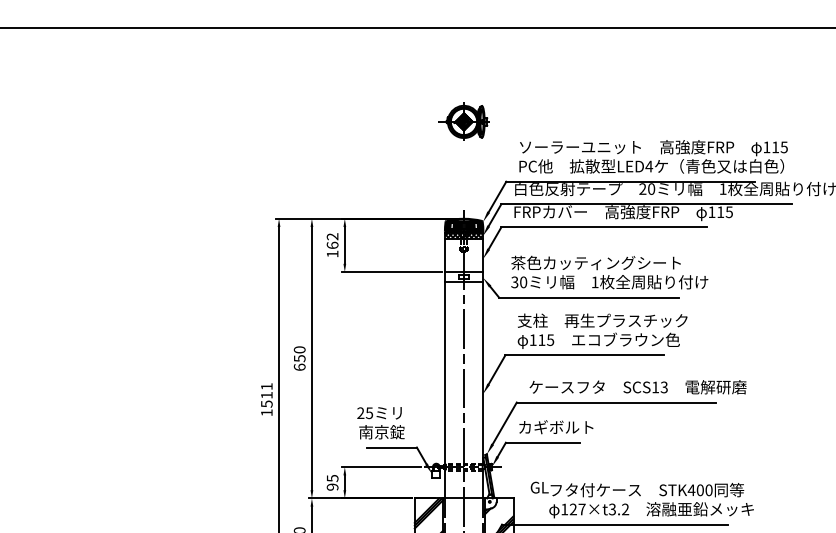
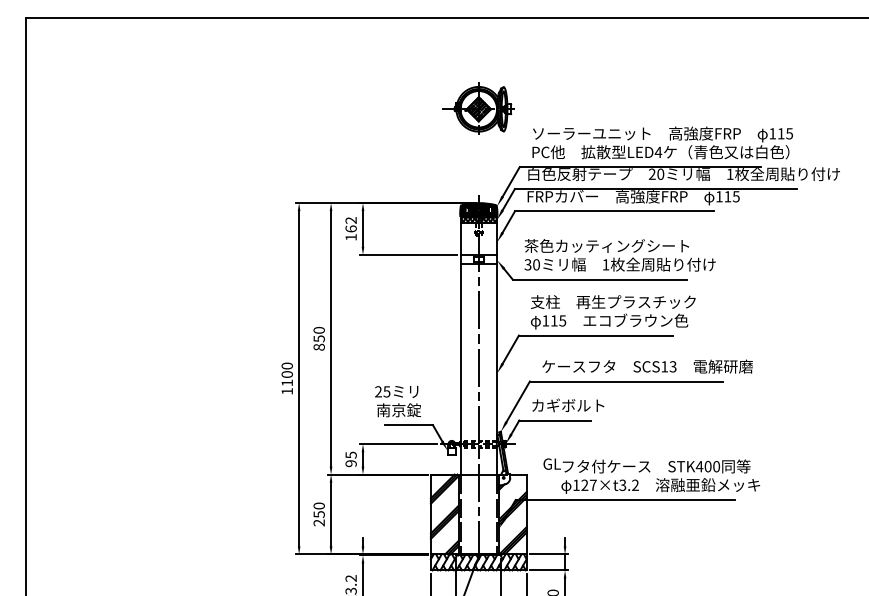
part: (463, 121) -> (478, 108), size x1.43
text: (299, 366) -> (318, 346), 650 -> 850
text: (266, 395) -> (286, 374), 1511 -> 1100

